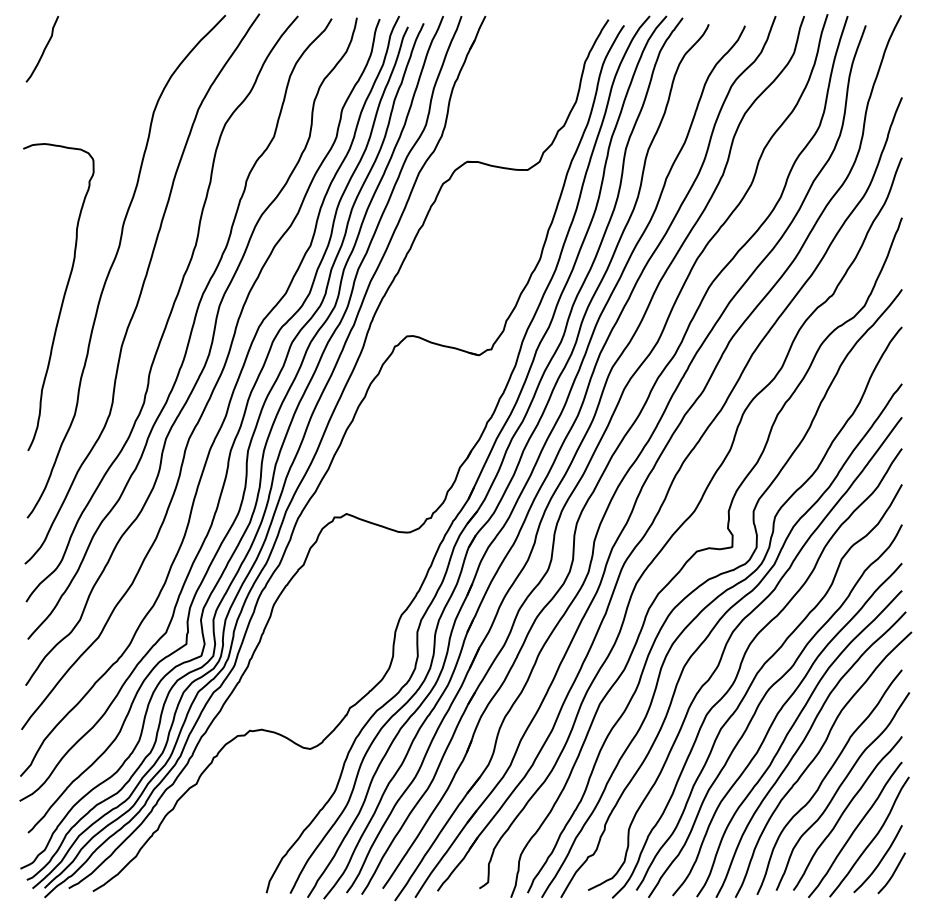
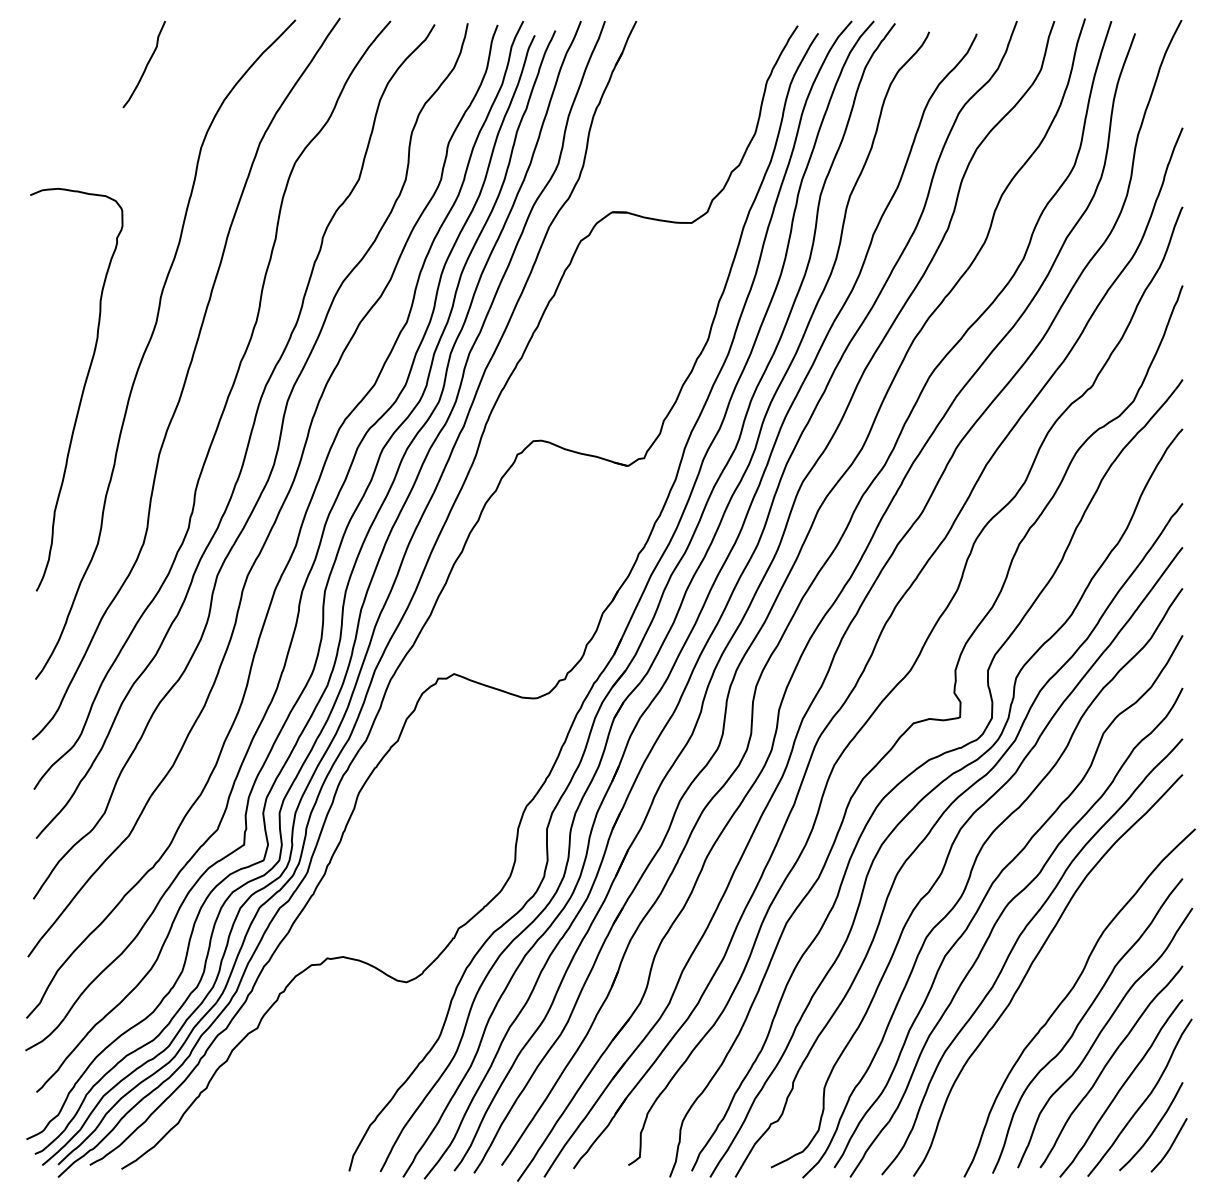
curve: (43, 50) -> (145, 66), moved
curve: (799, 748) -> (1048, 981), removed

